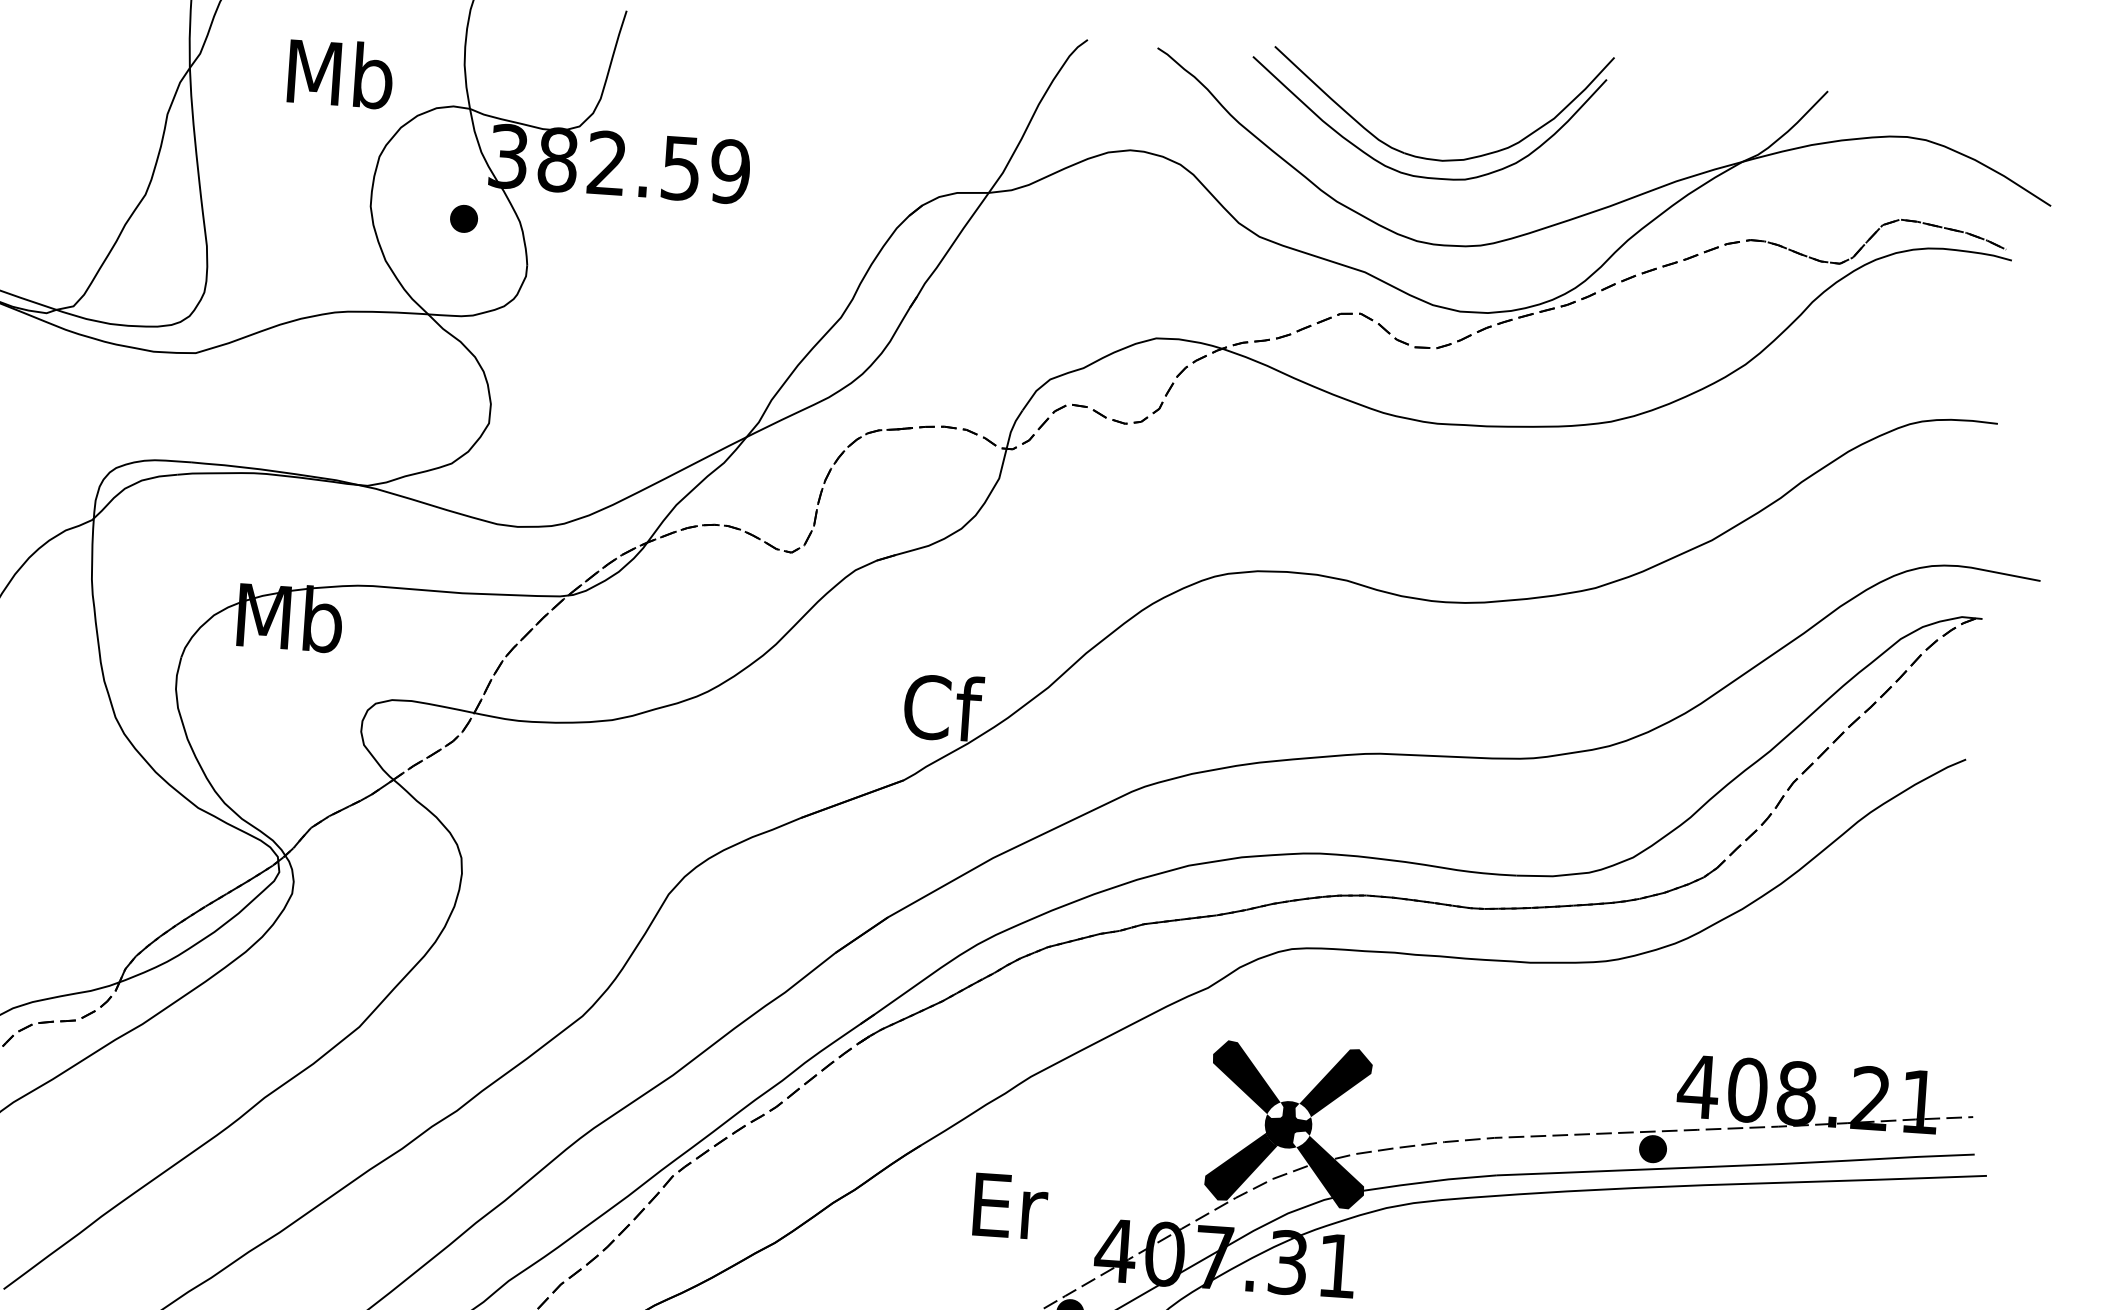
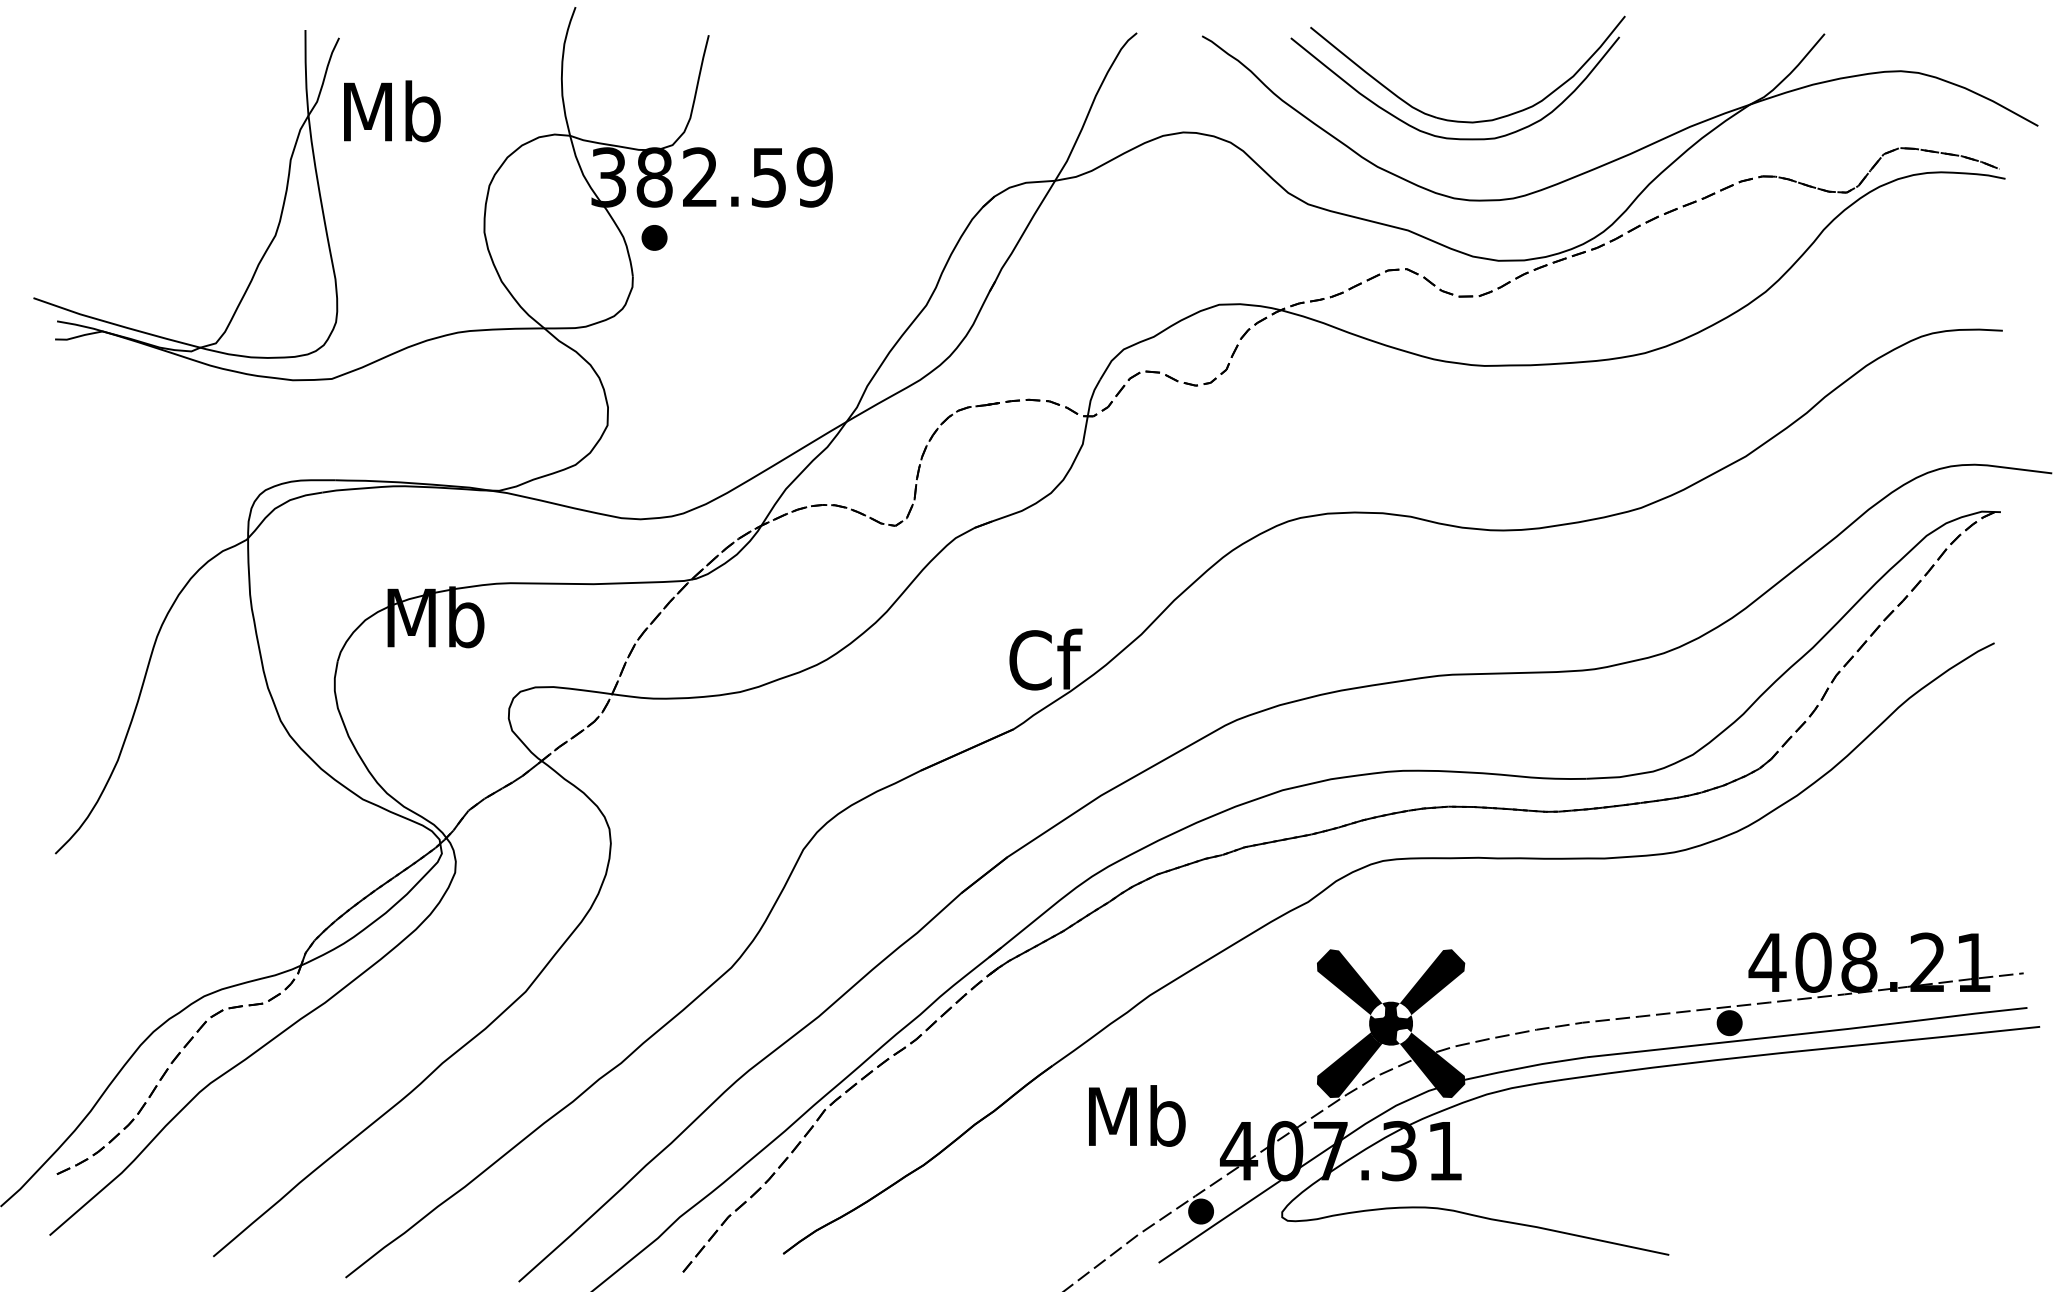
text: (340, 73) -> (392, 111), moved
part: (464, 218) -> (654, 237), moved
text: (1008, 1205) -> (1137, 1115), Er -> Mb

